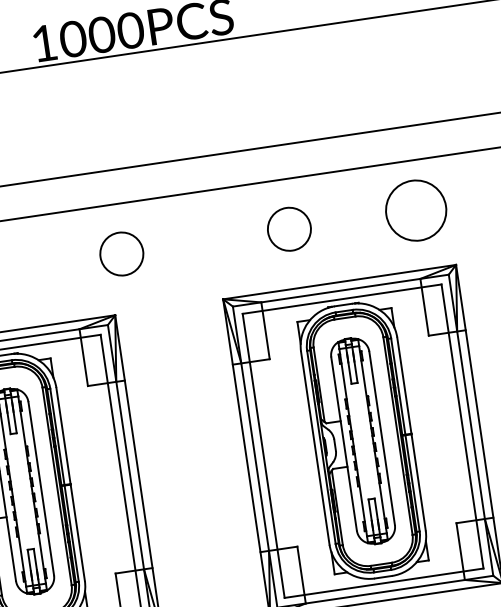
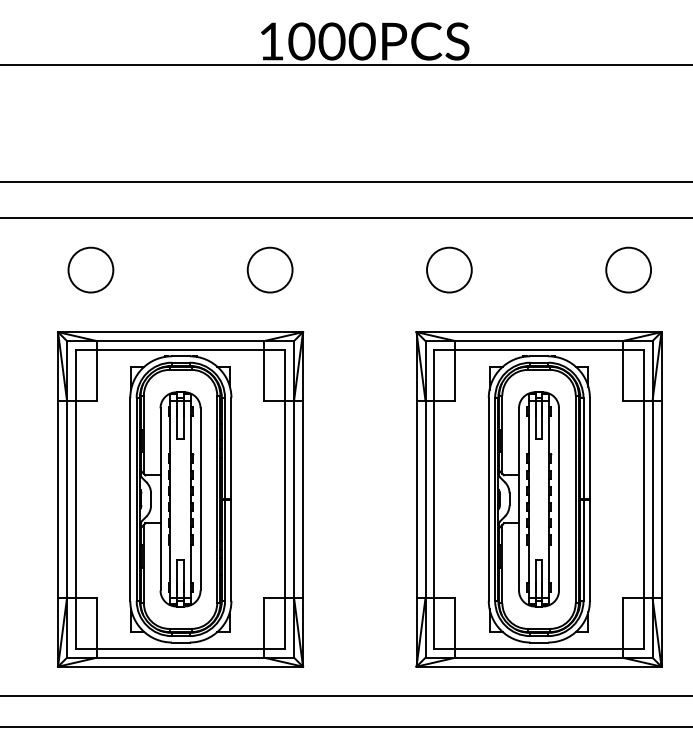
circle: (415, 210) -> (628, 269), size x0.71
circle: (289, 228) -> (449, 269), moved
circle: (121, 253) -> (269, 269), moved

